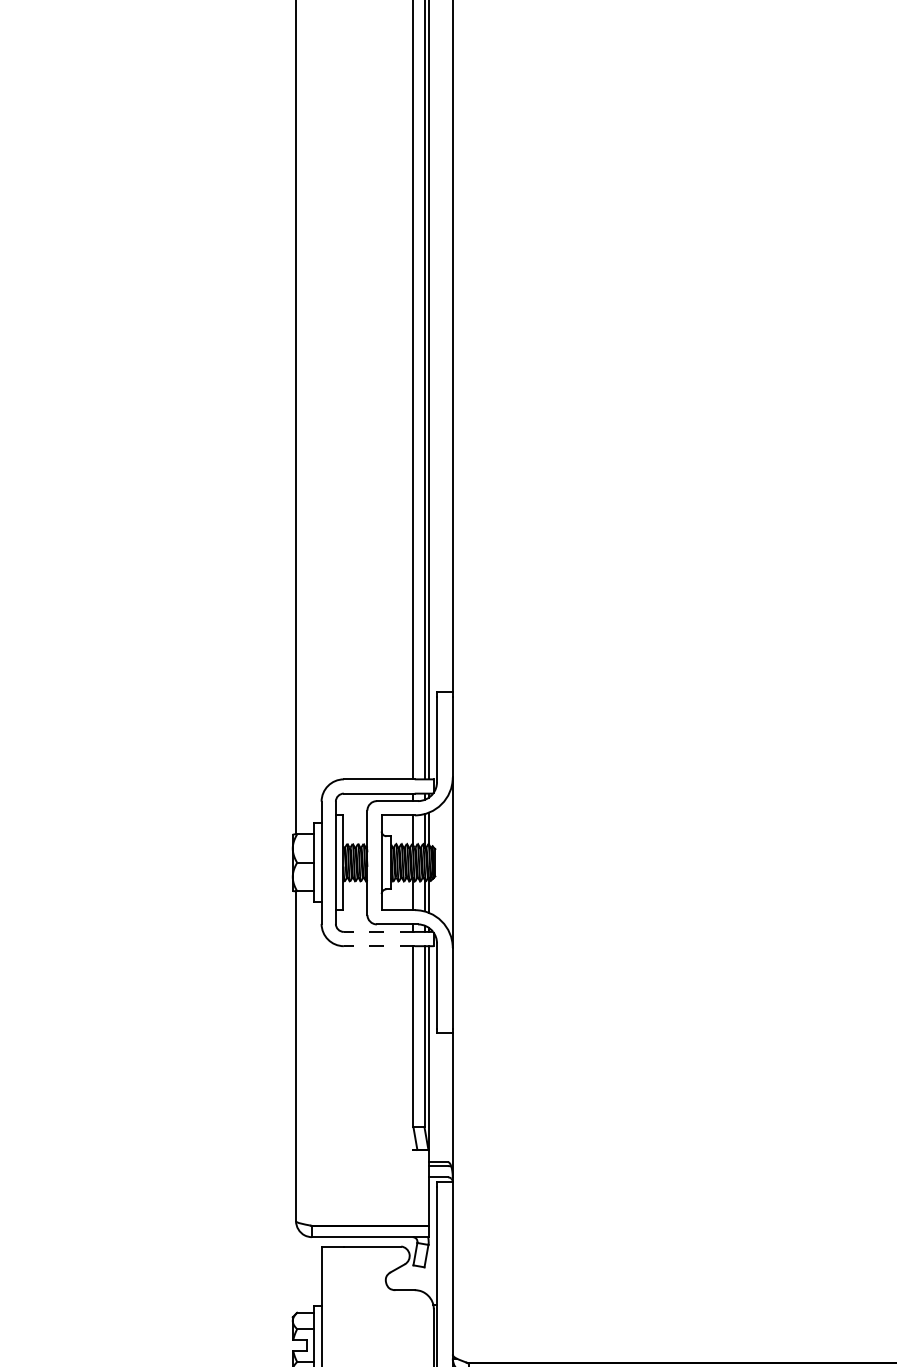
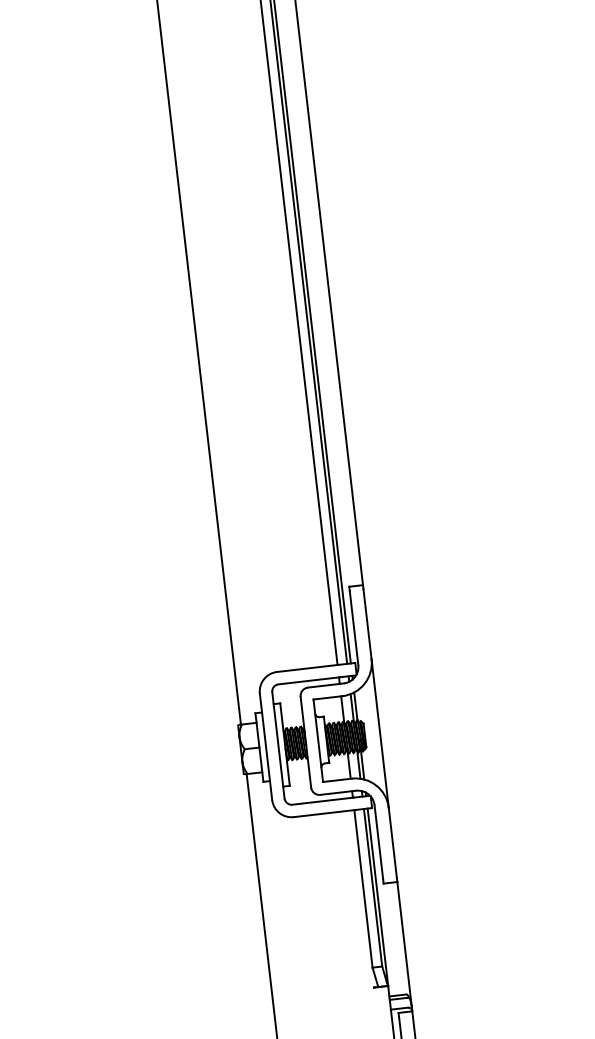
line: (378, 931) -> (322, 800), dashed -> solid
line: (378, 946) -> (323, 813), dashed -> solid

